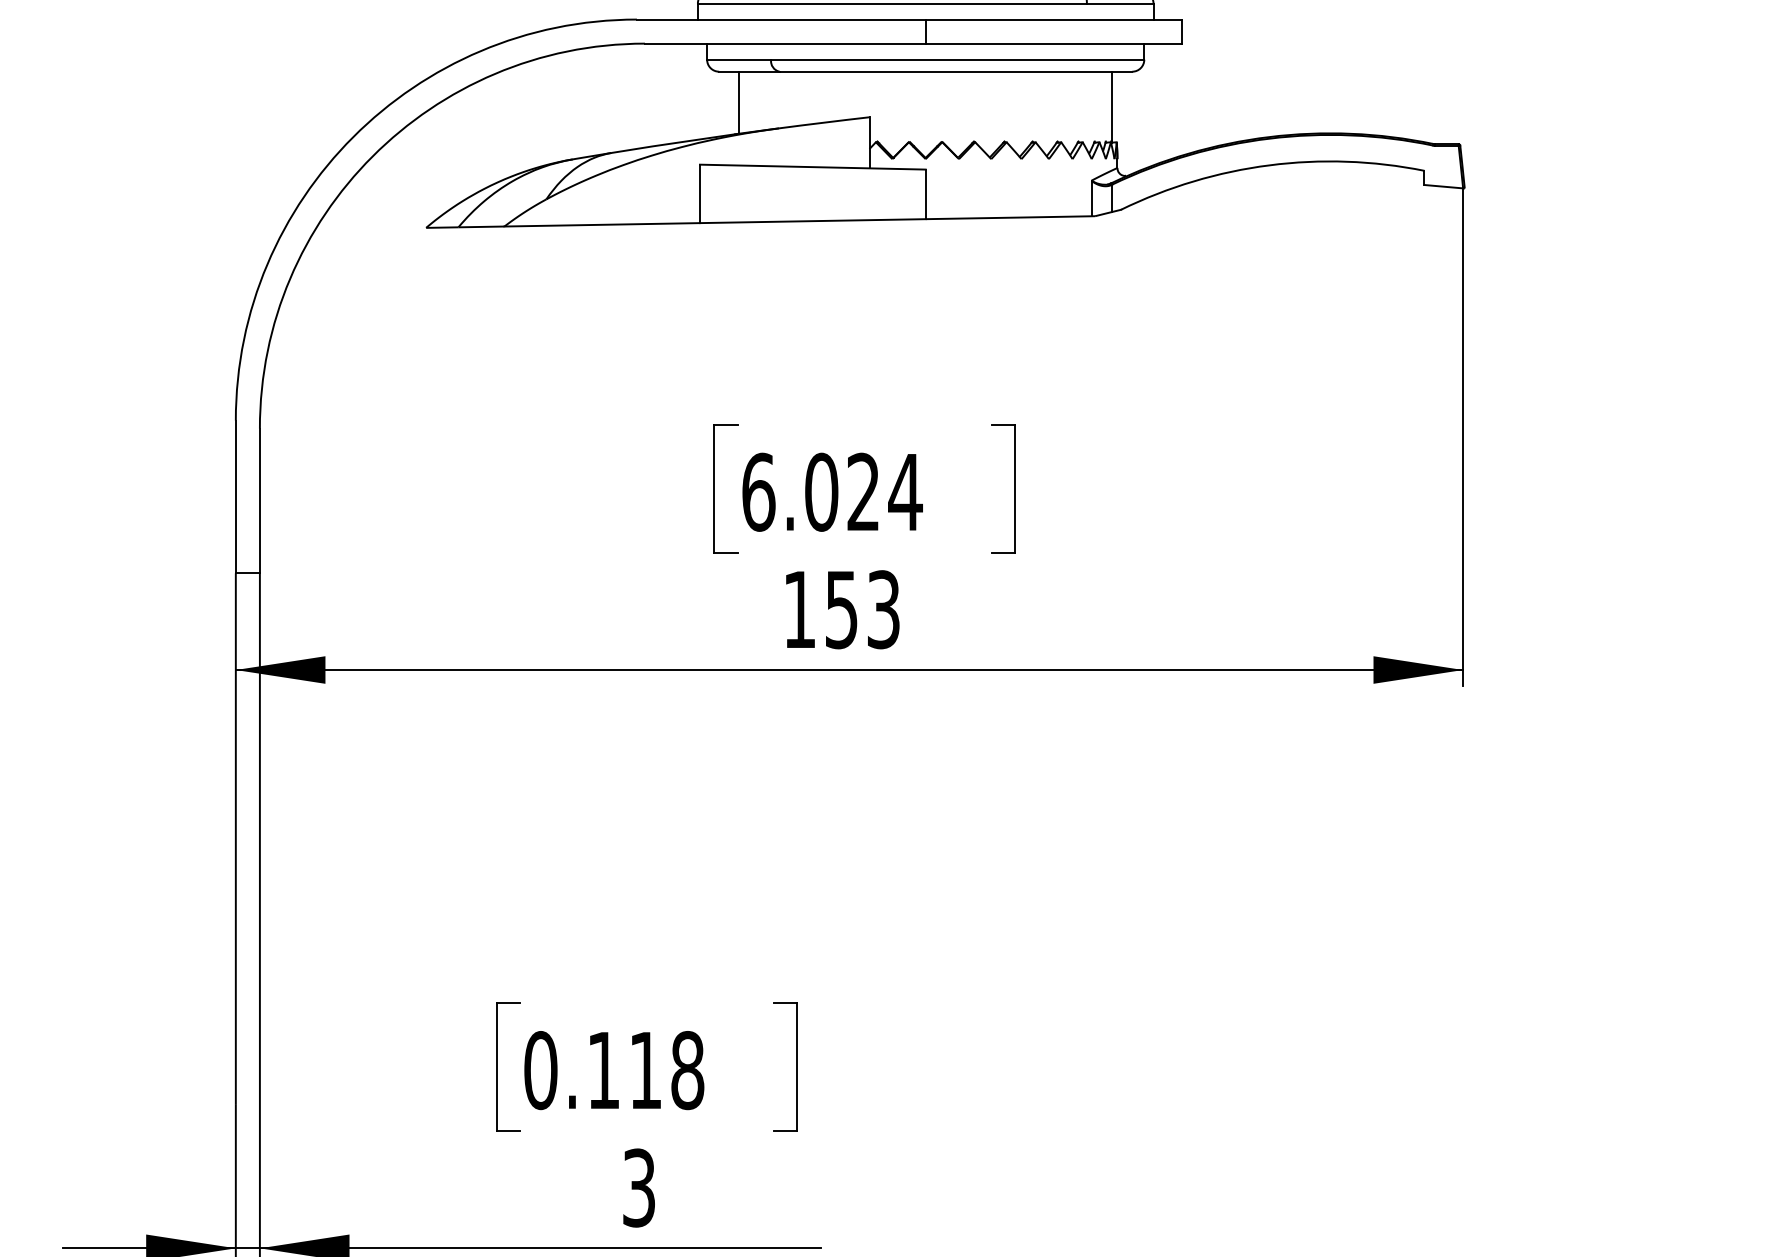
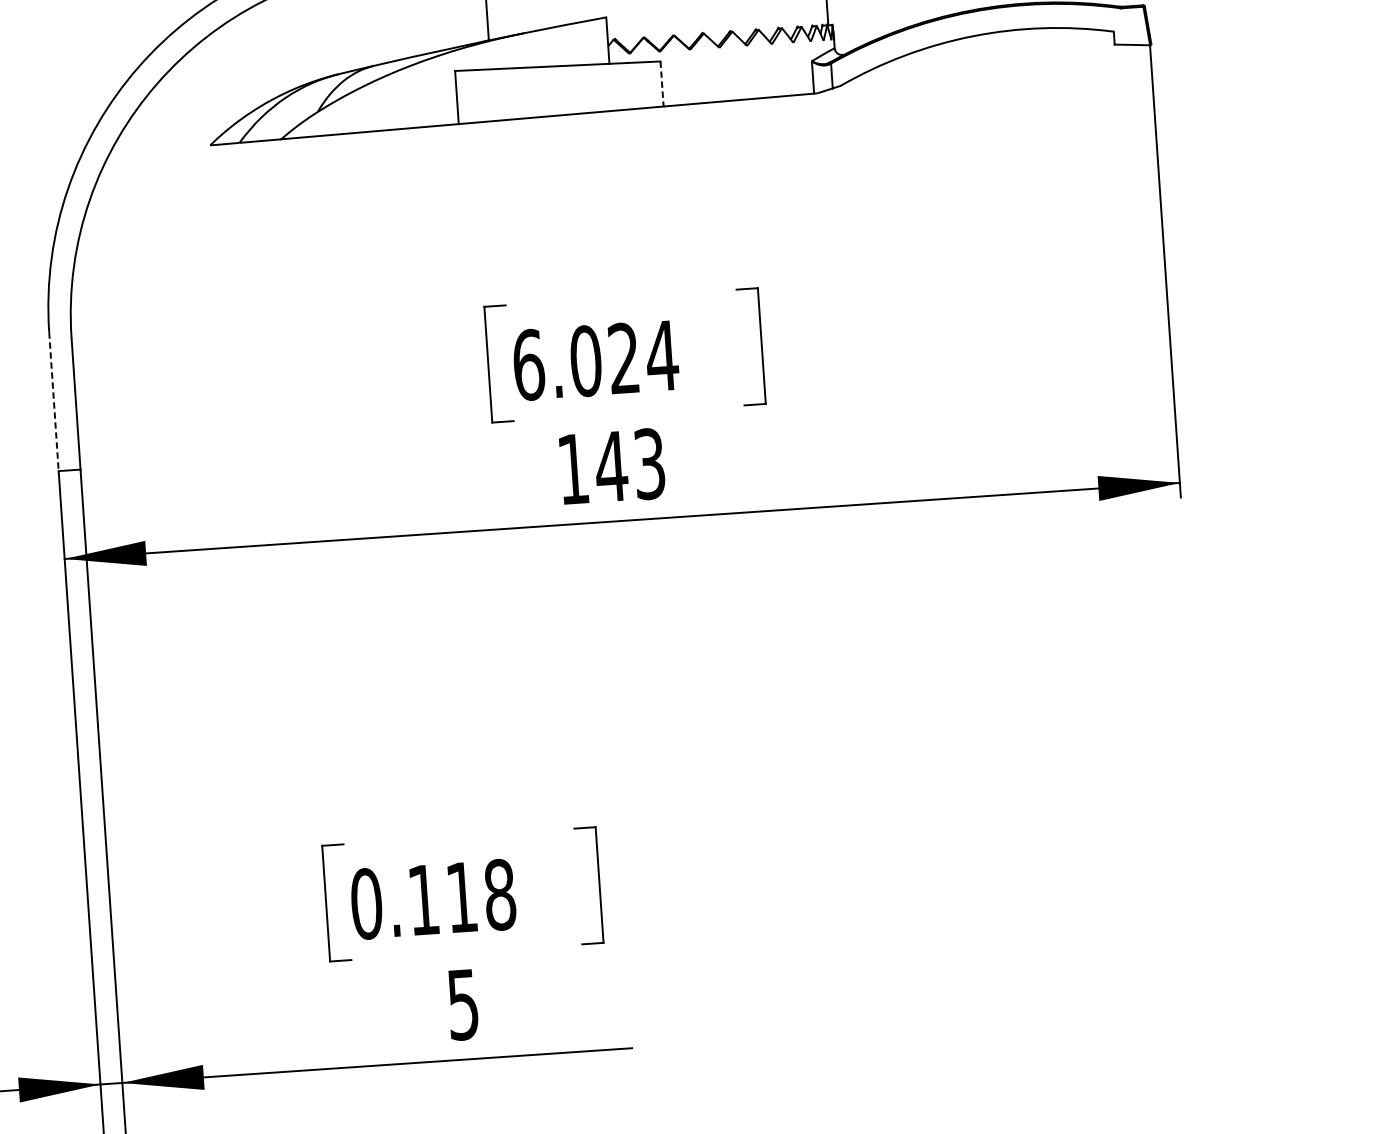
line: (925, 194) -> (661, 84), solid -> dashed
line: (235, 497) -> (53, 402), solid -> dashed
text: (841, 610) -> (611, 467), 153 -> 143
text: (638, 1187) -> (462, 1004), 3 -> 5

